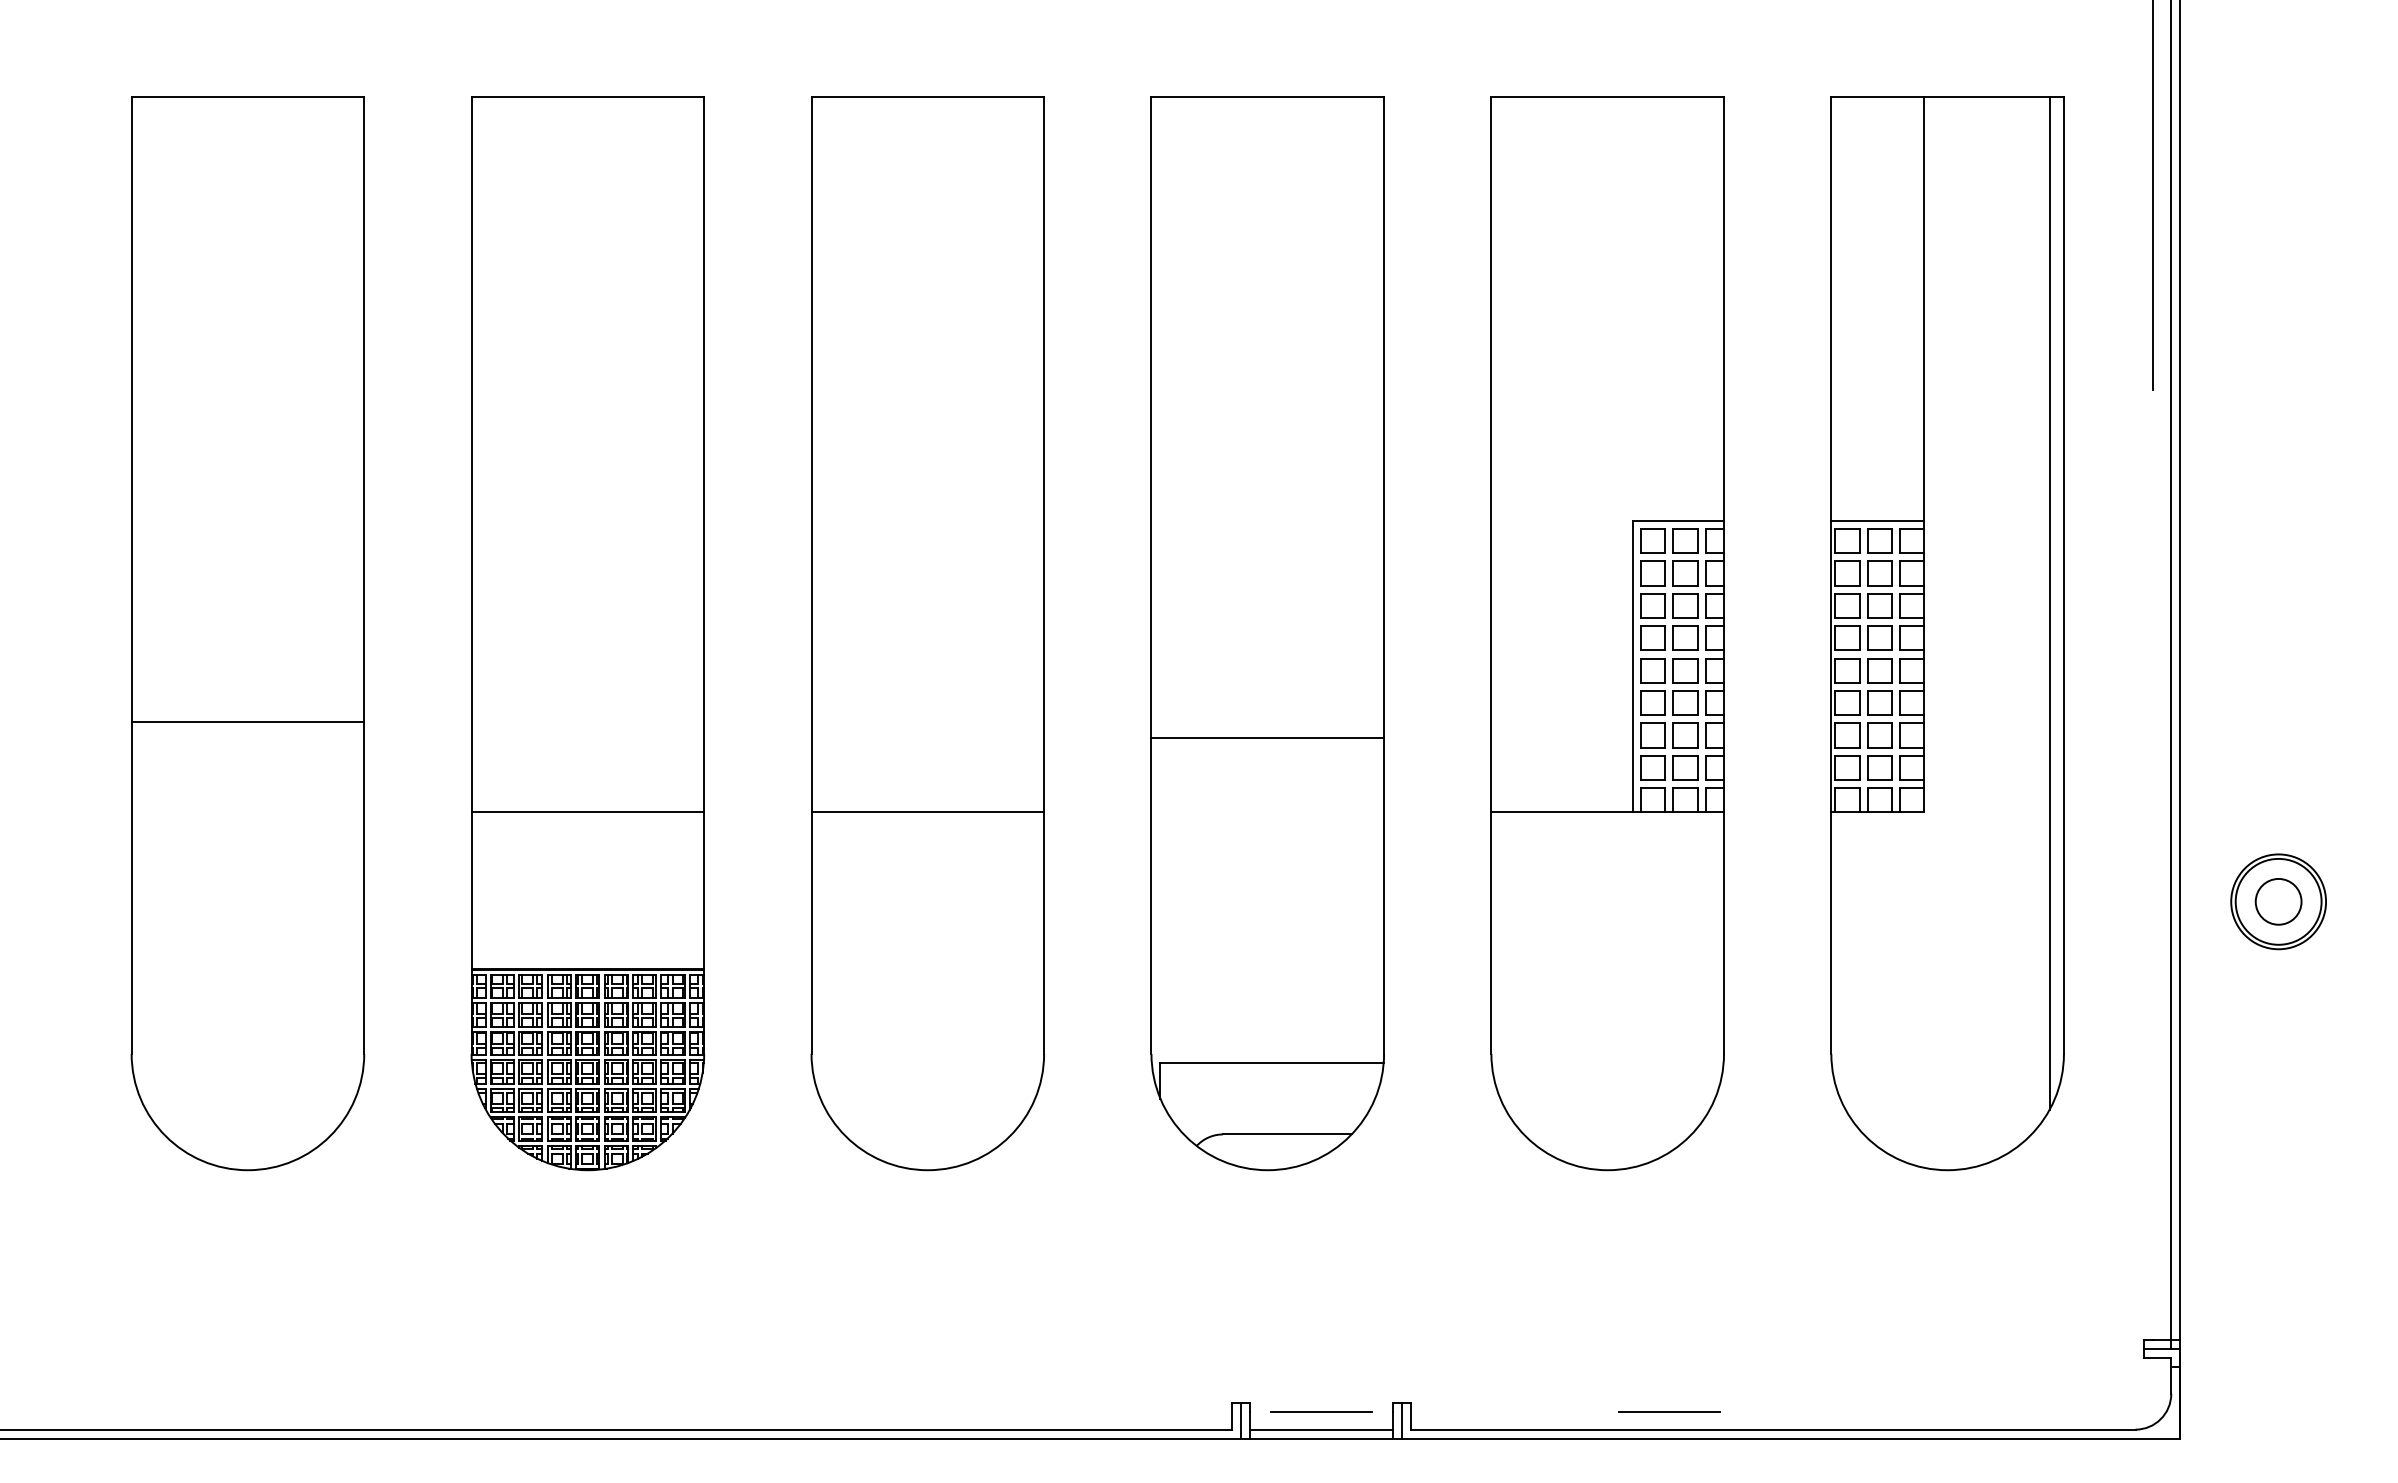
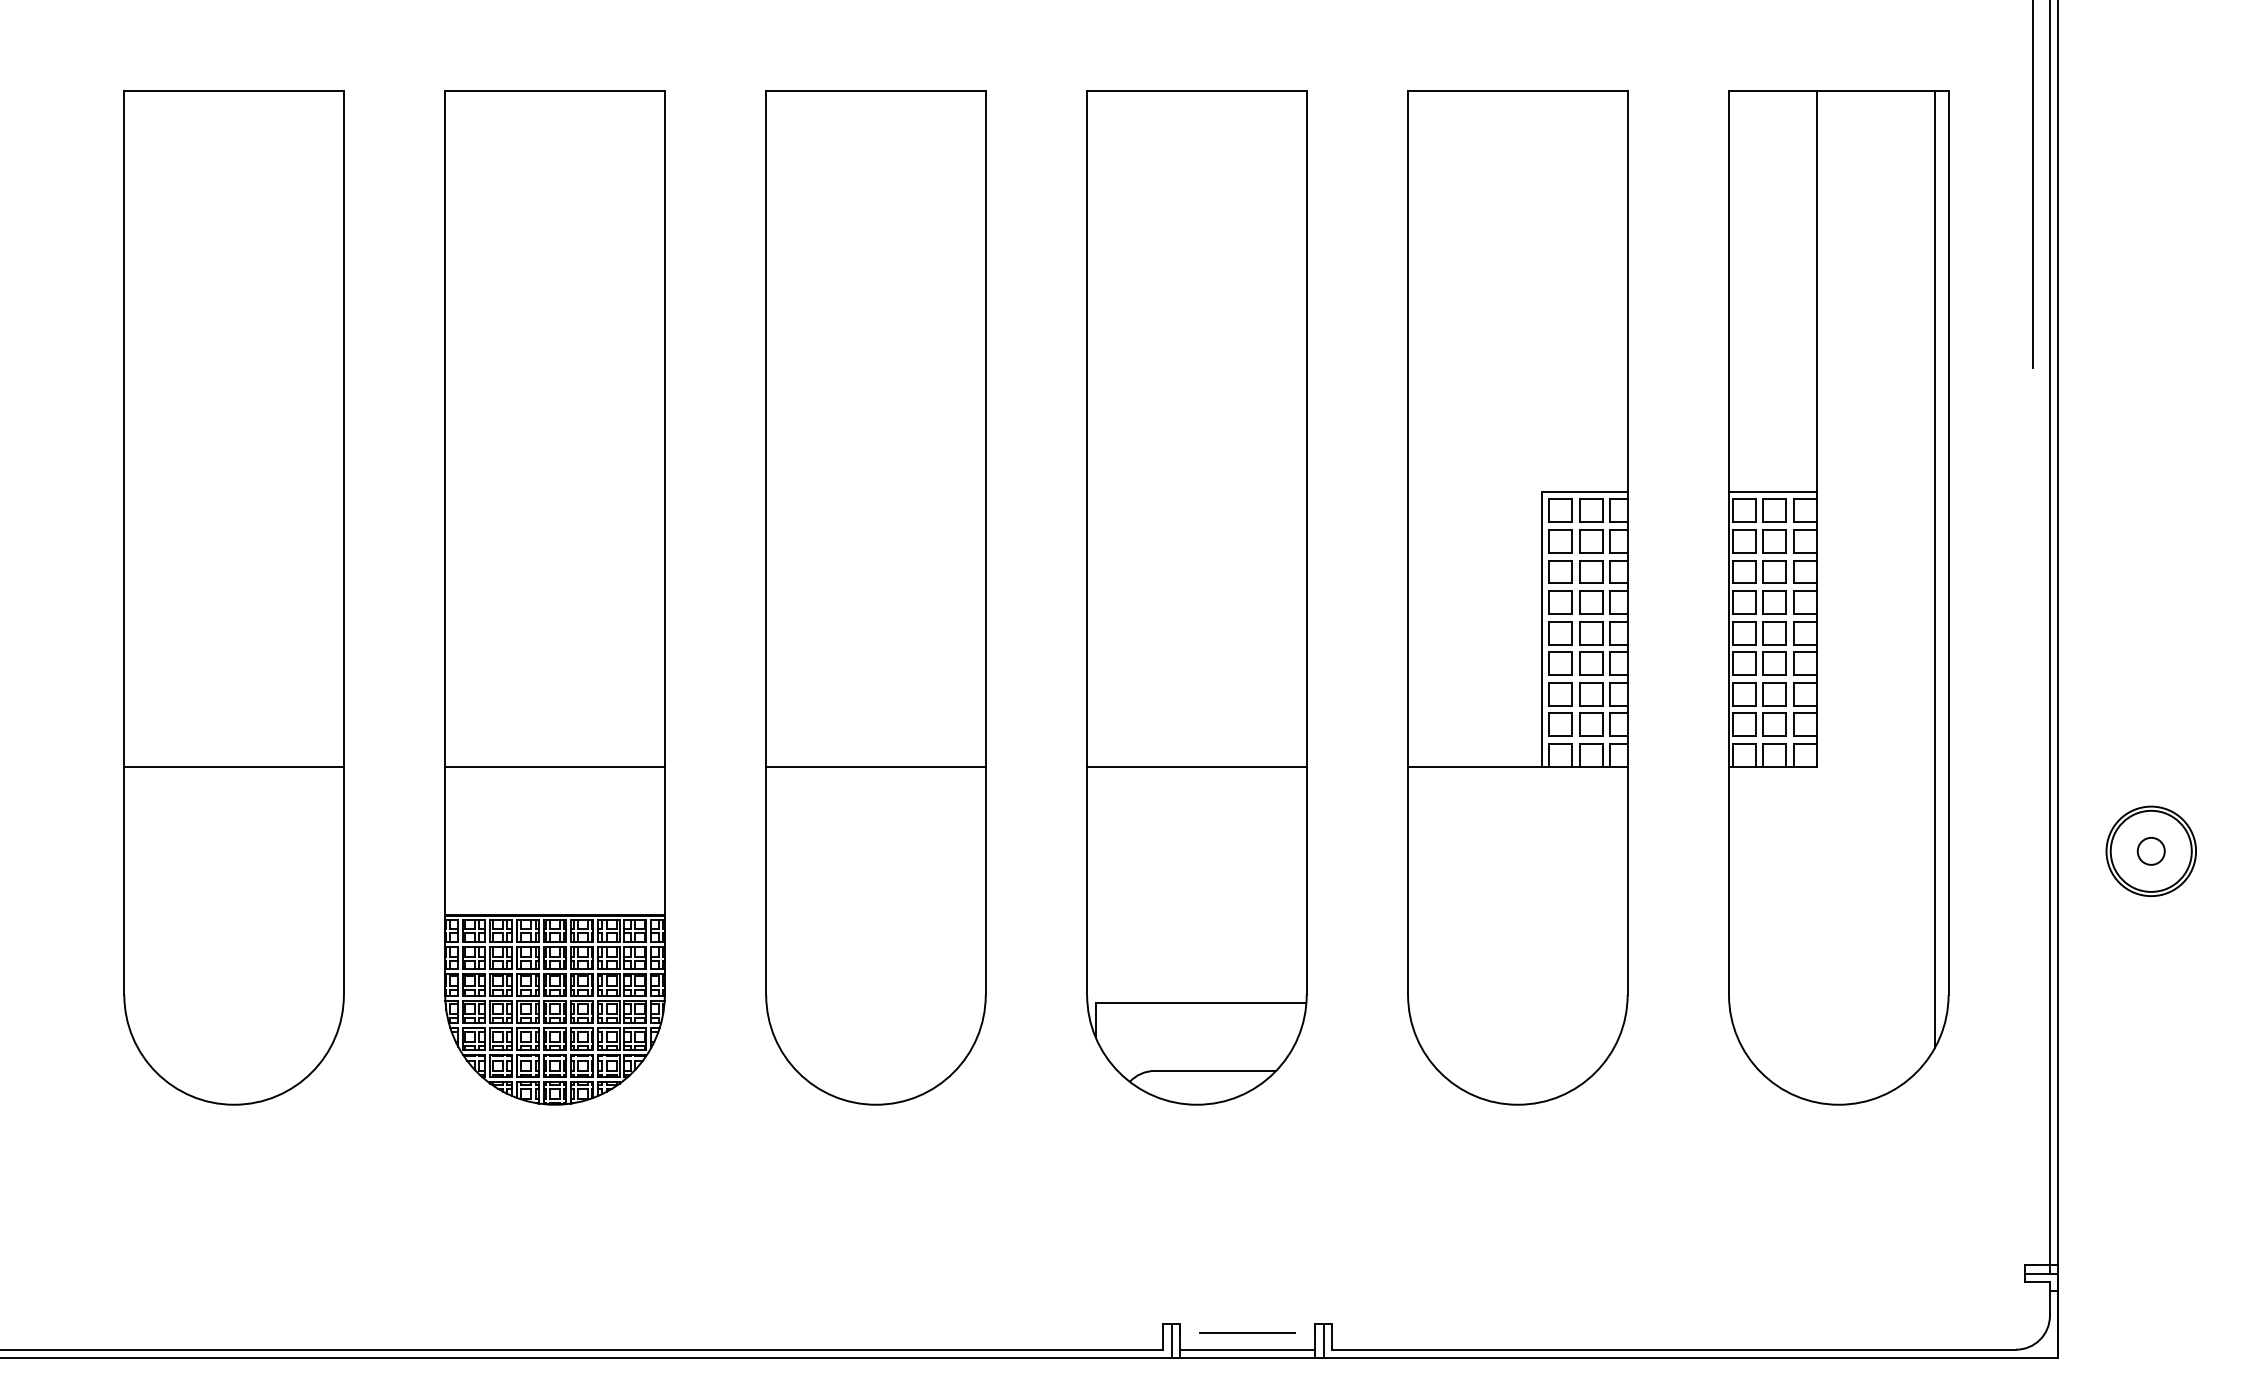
line: (247, 722) -> (233, 767), moved
line: (1267, 738) -> (1196, 767), moved
circle: (2278, 901) -> (2151, 851), size x0.62
line: (1669, 1411) -> (1576, 1332), removed

